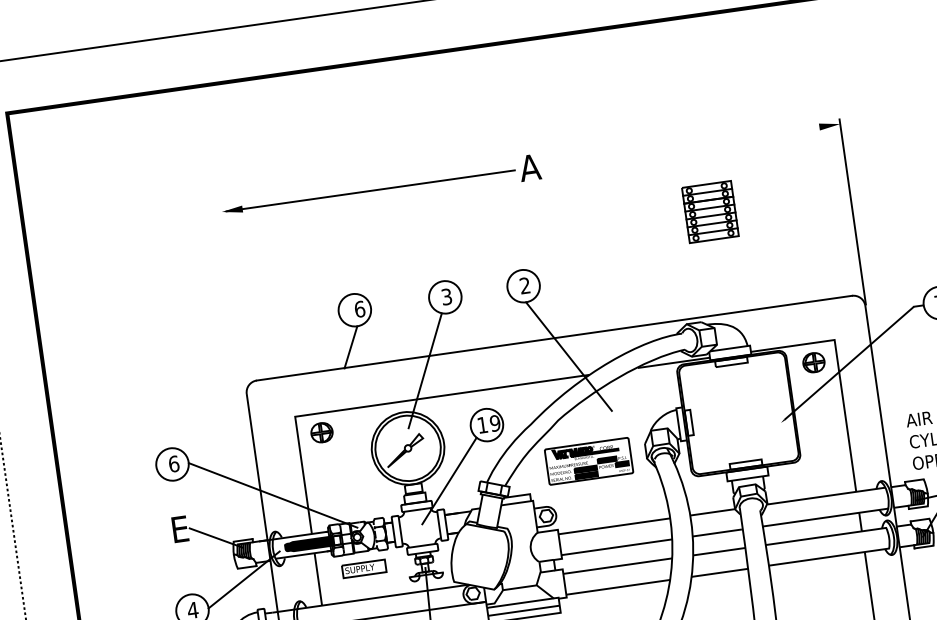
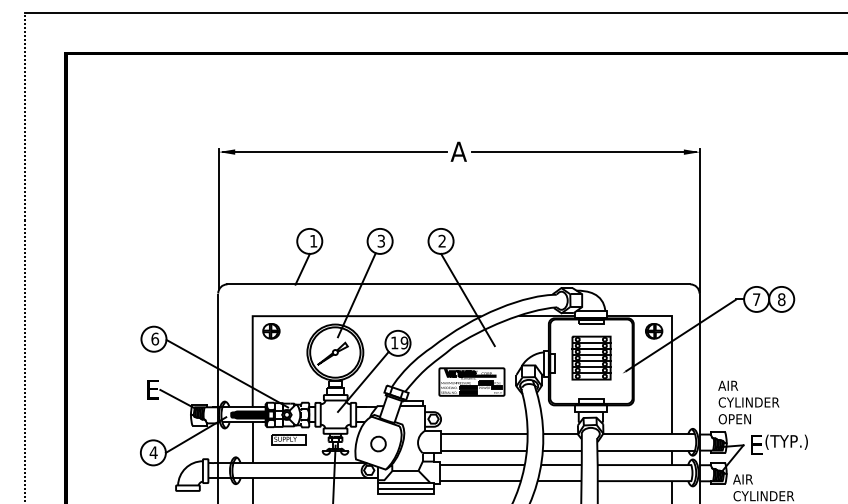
line: (691, 145) -> (584, 152), added
part: (710, 211) -> (591, 357), moved
line: (234, 297) -> (219, 218), added
text: (359, 308) -> (313, 240), 6 -> 1
part: (480, 557) -> (378, 443), added

